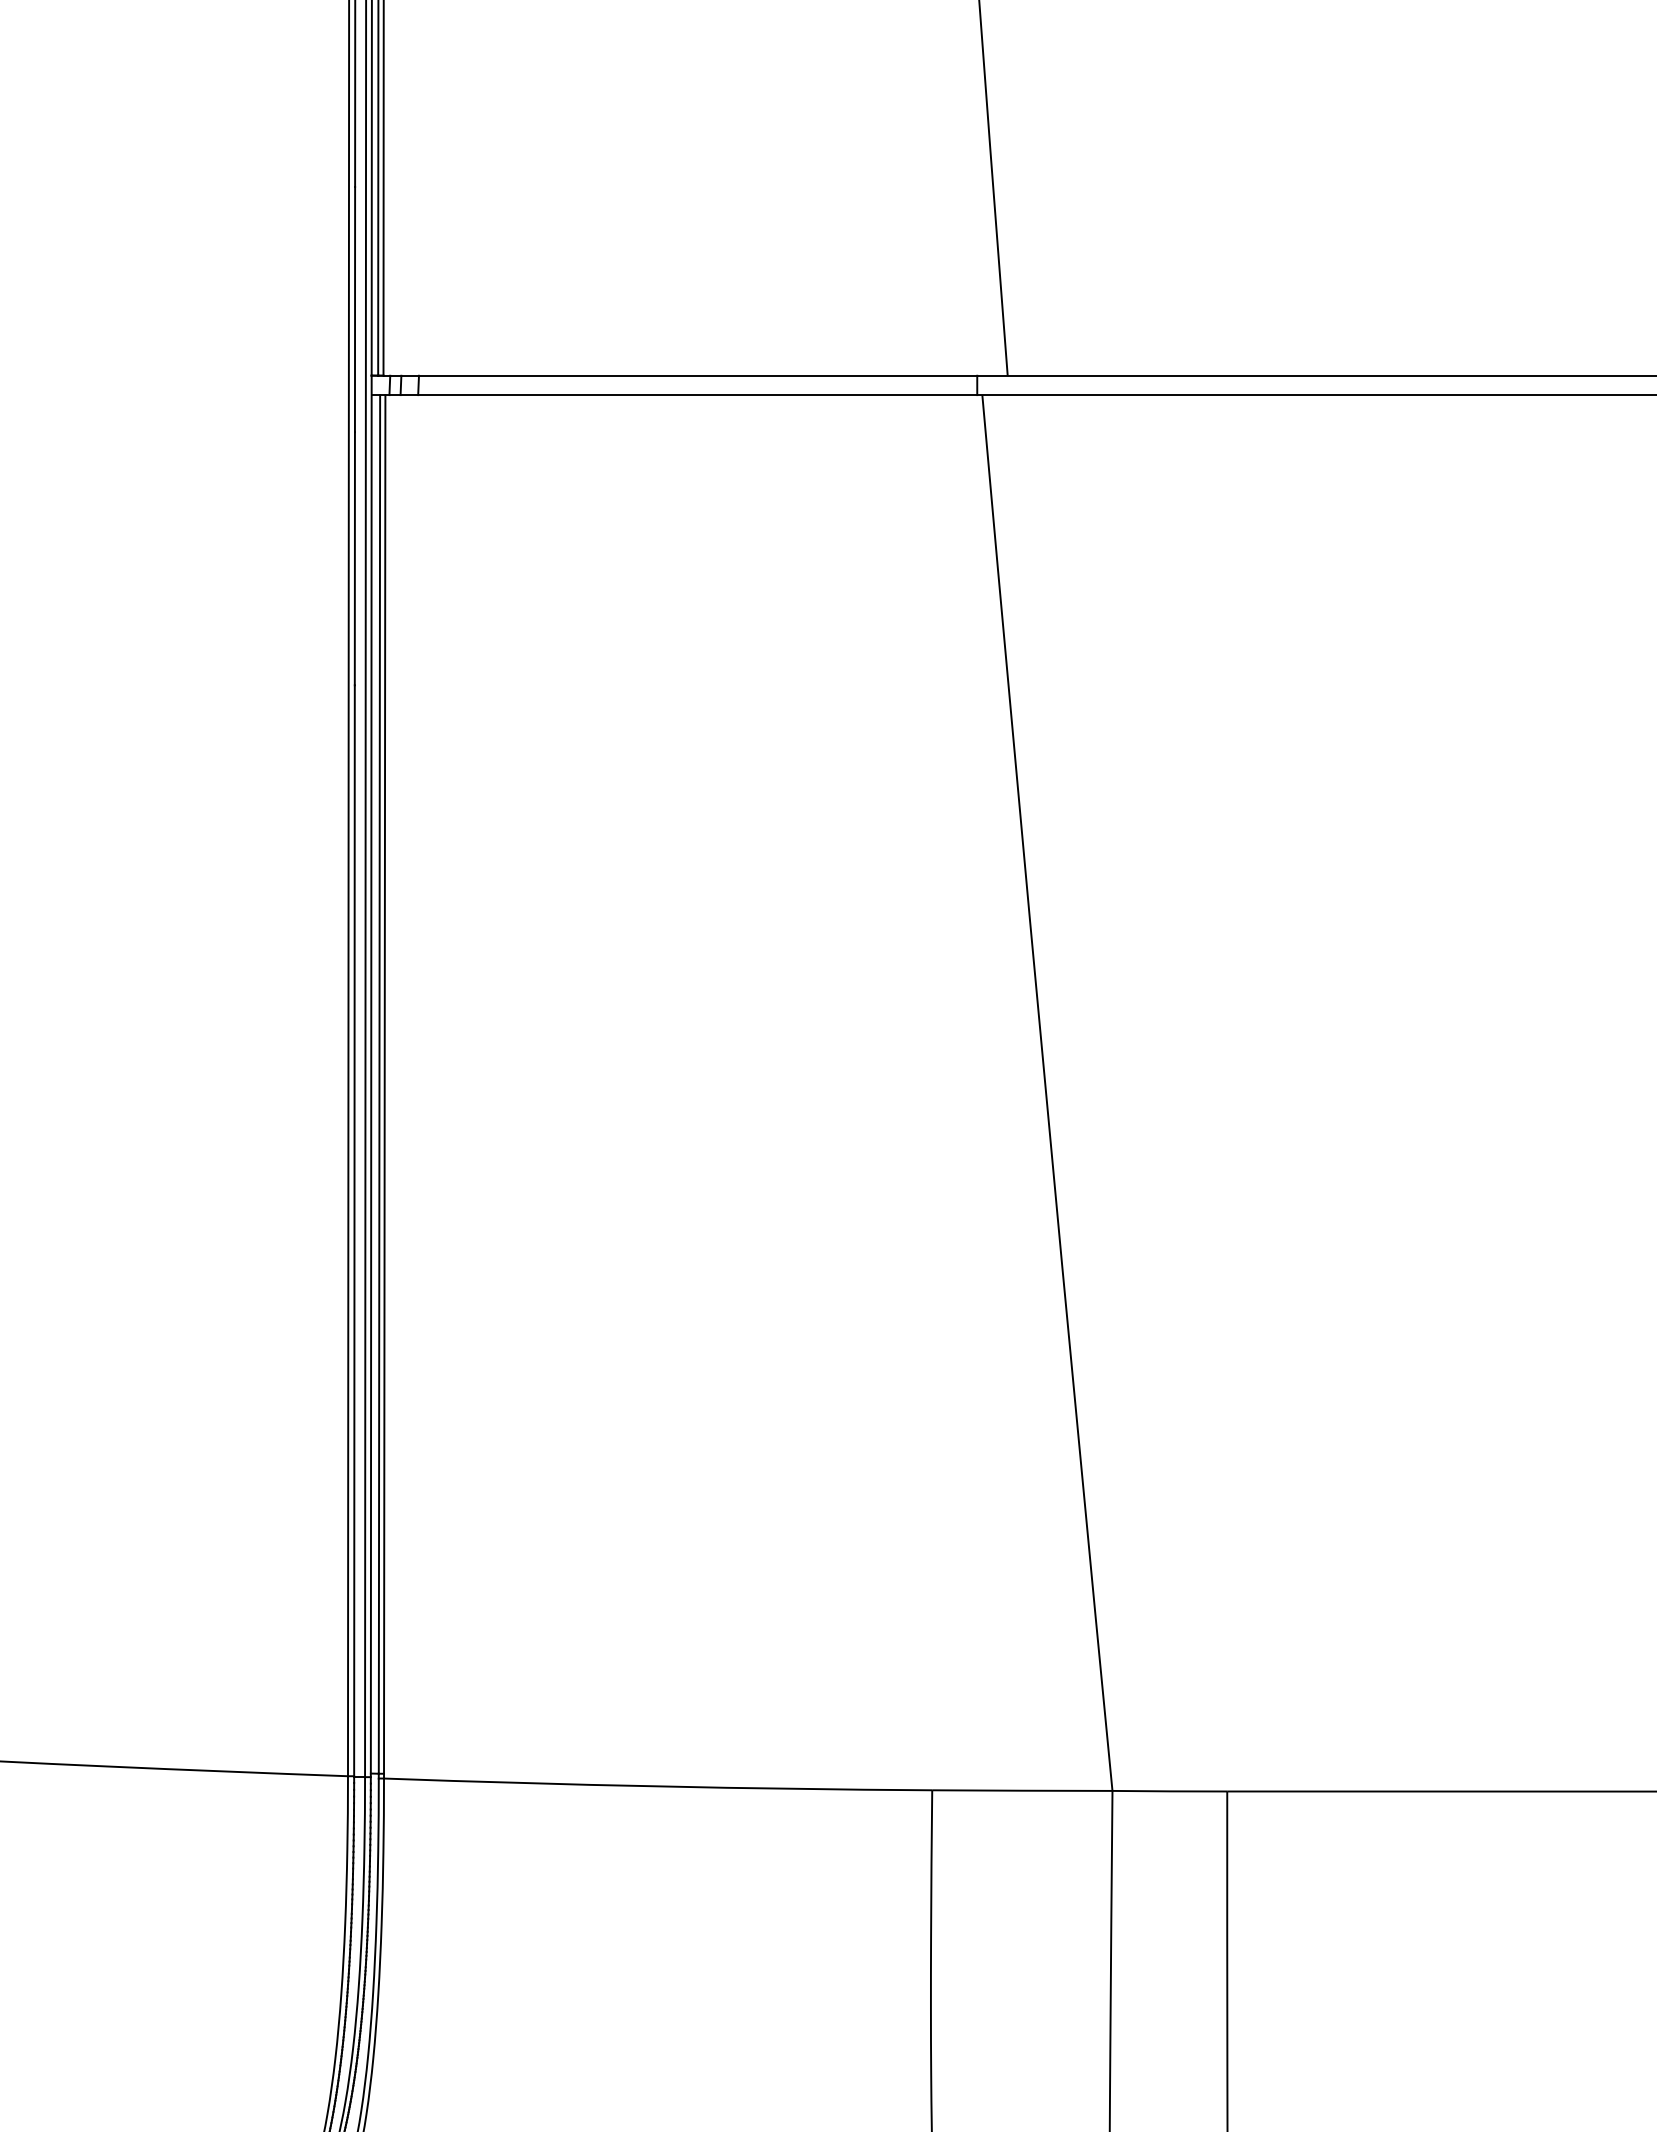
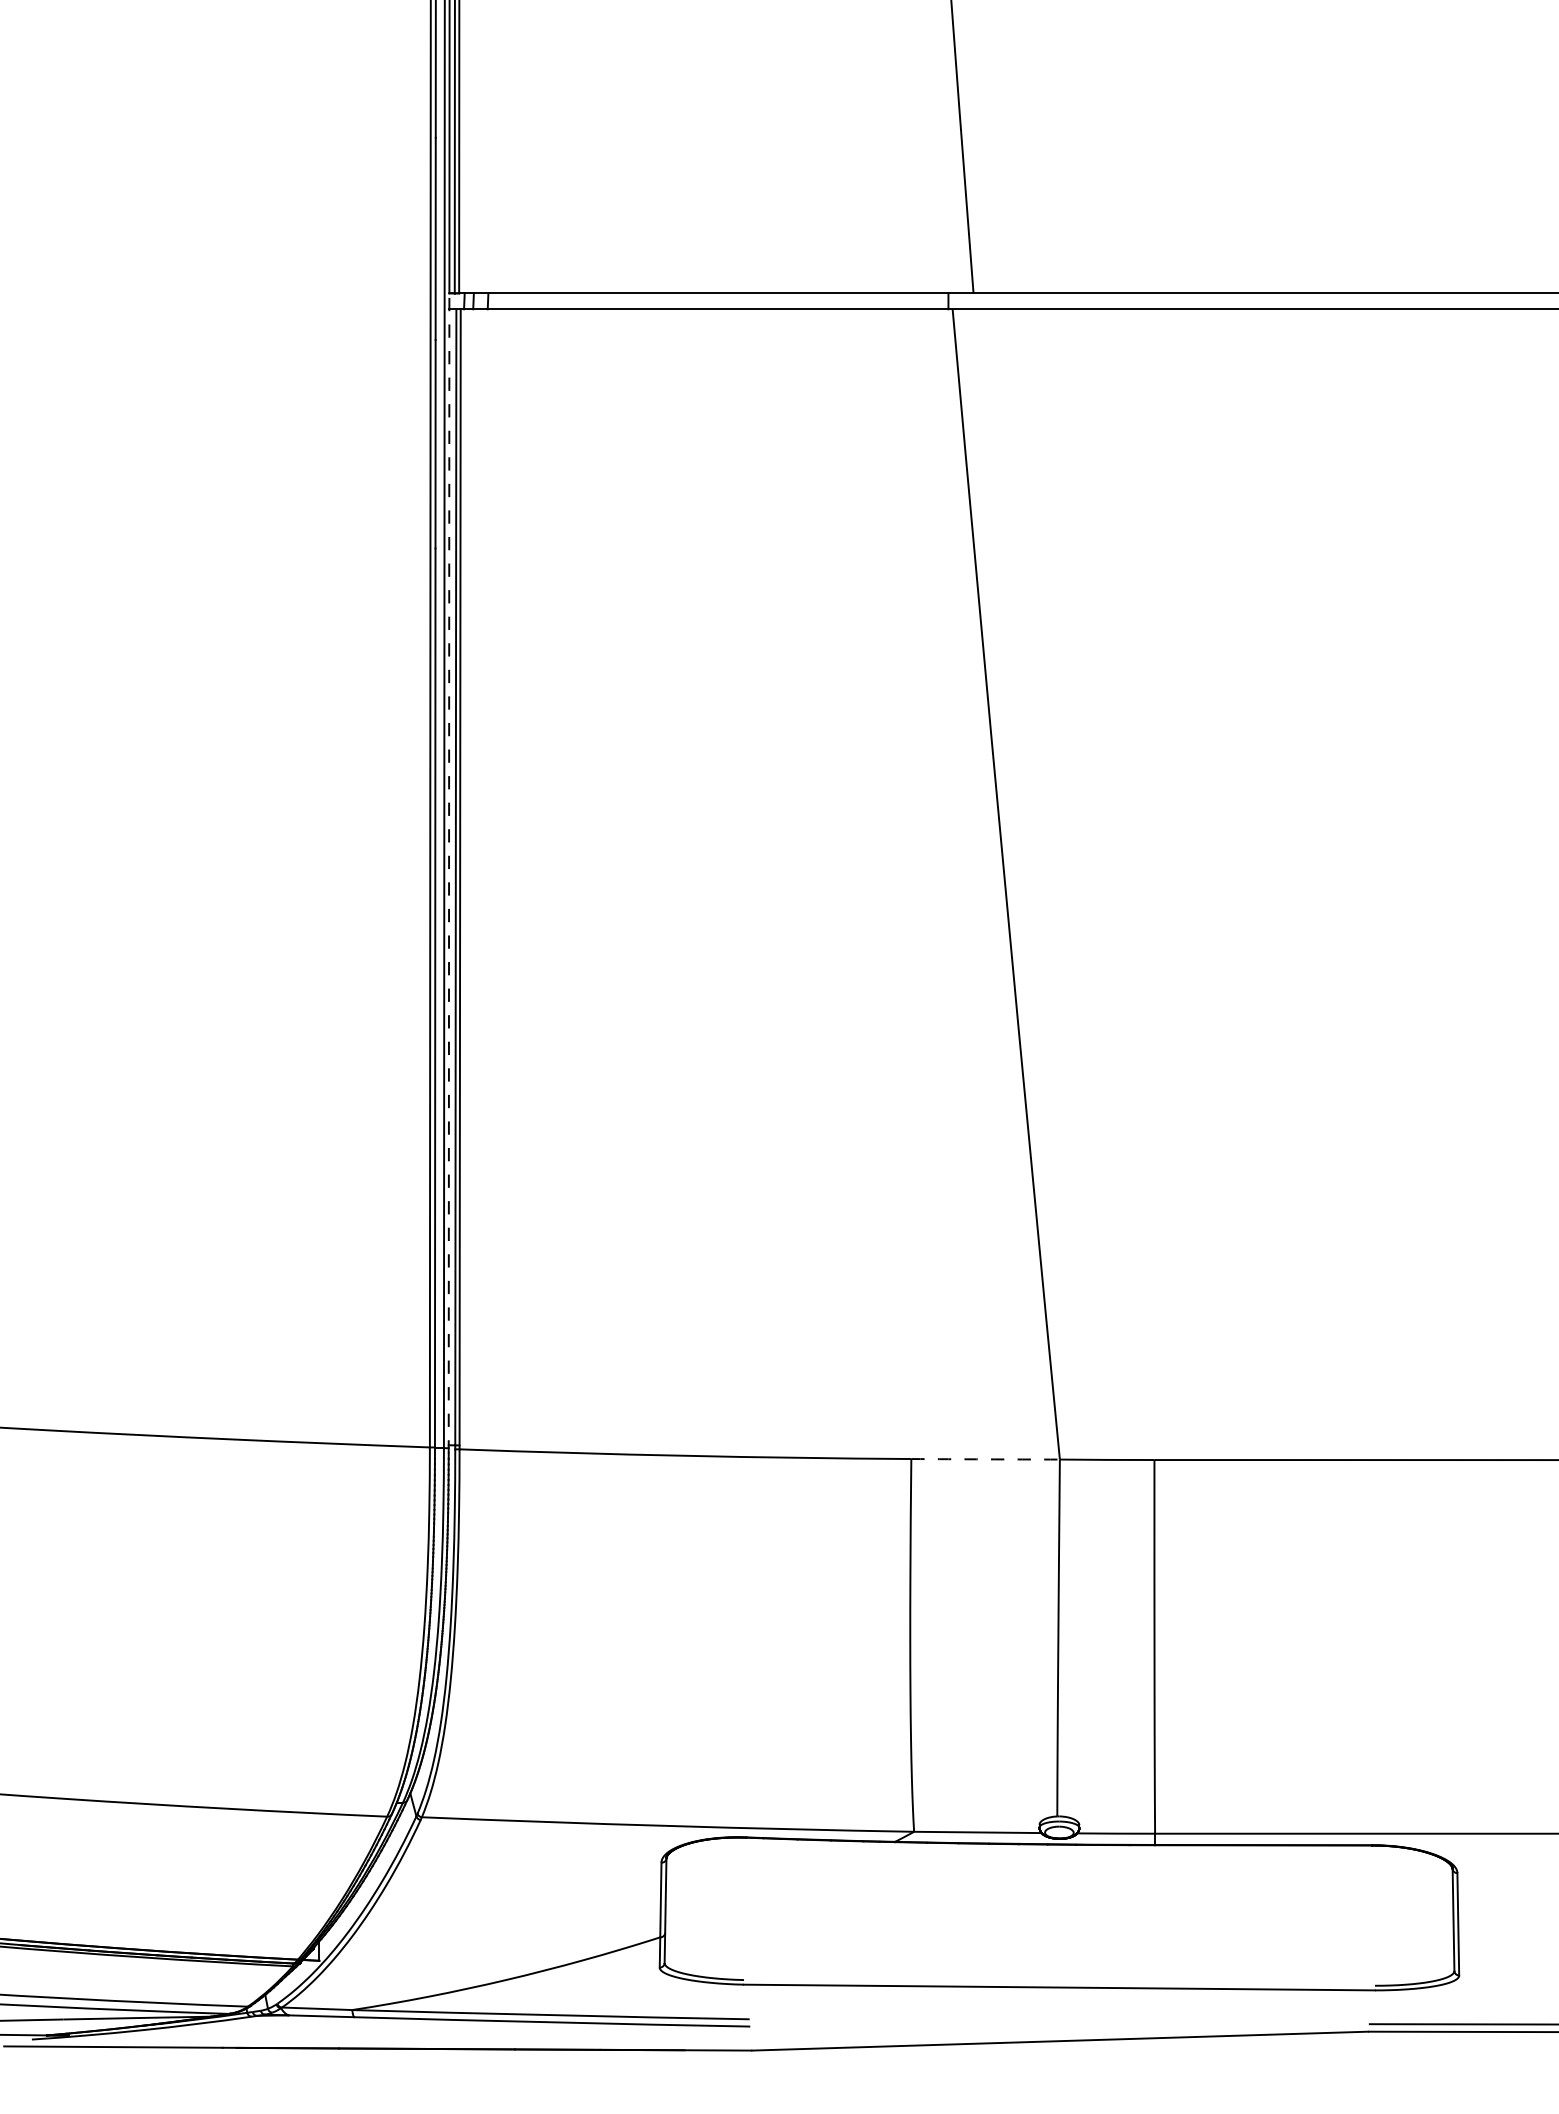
line: (371, 1078) -> (449, 872), solid -> dashed
arc: (1022, 1790) -> (985, 1459), solid -> dashed

